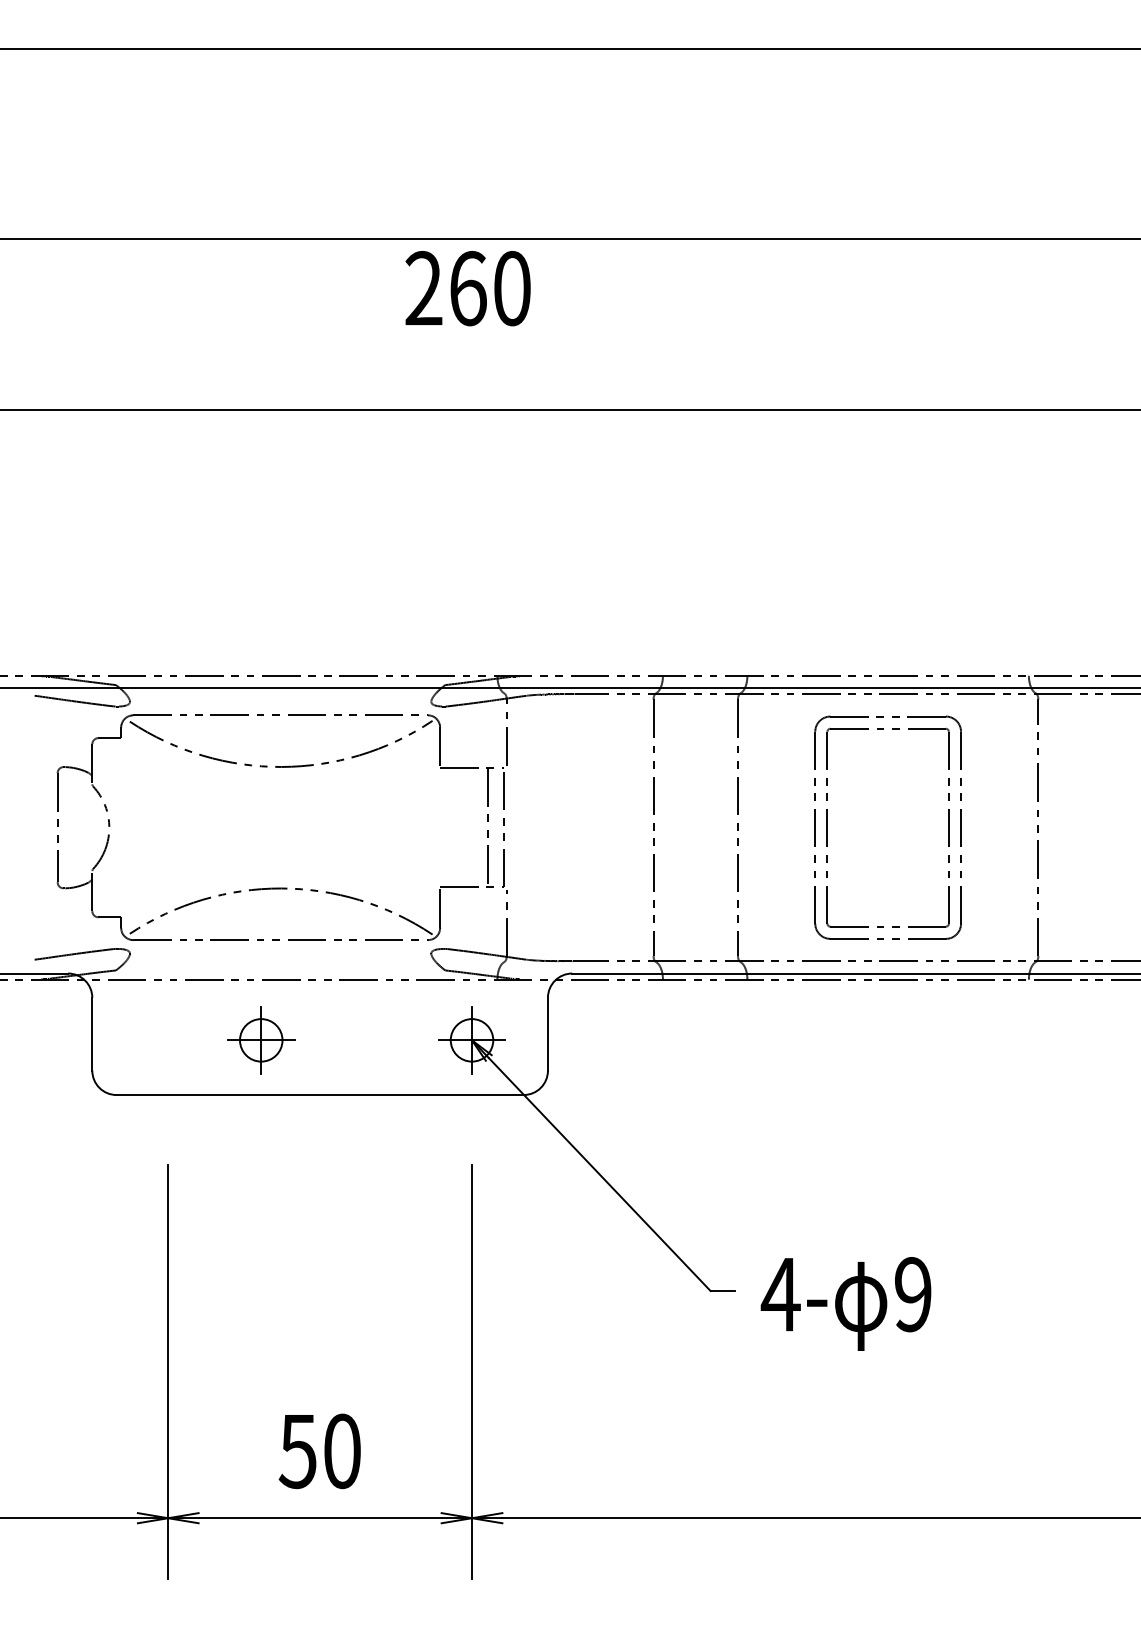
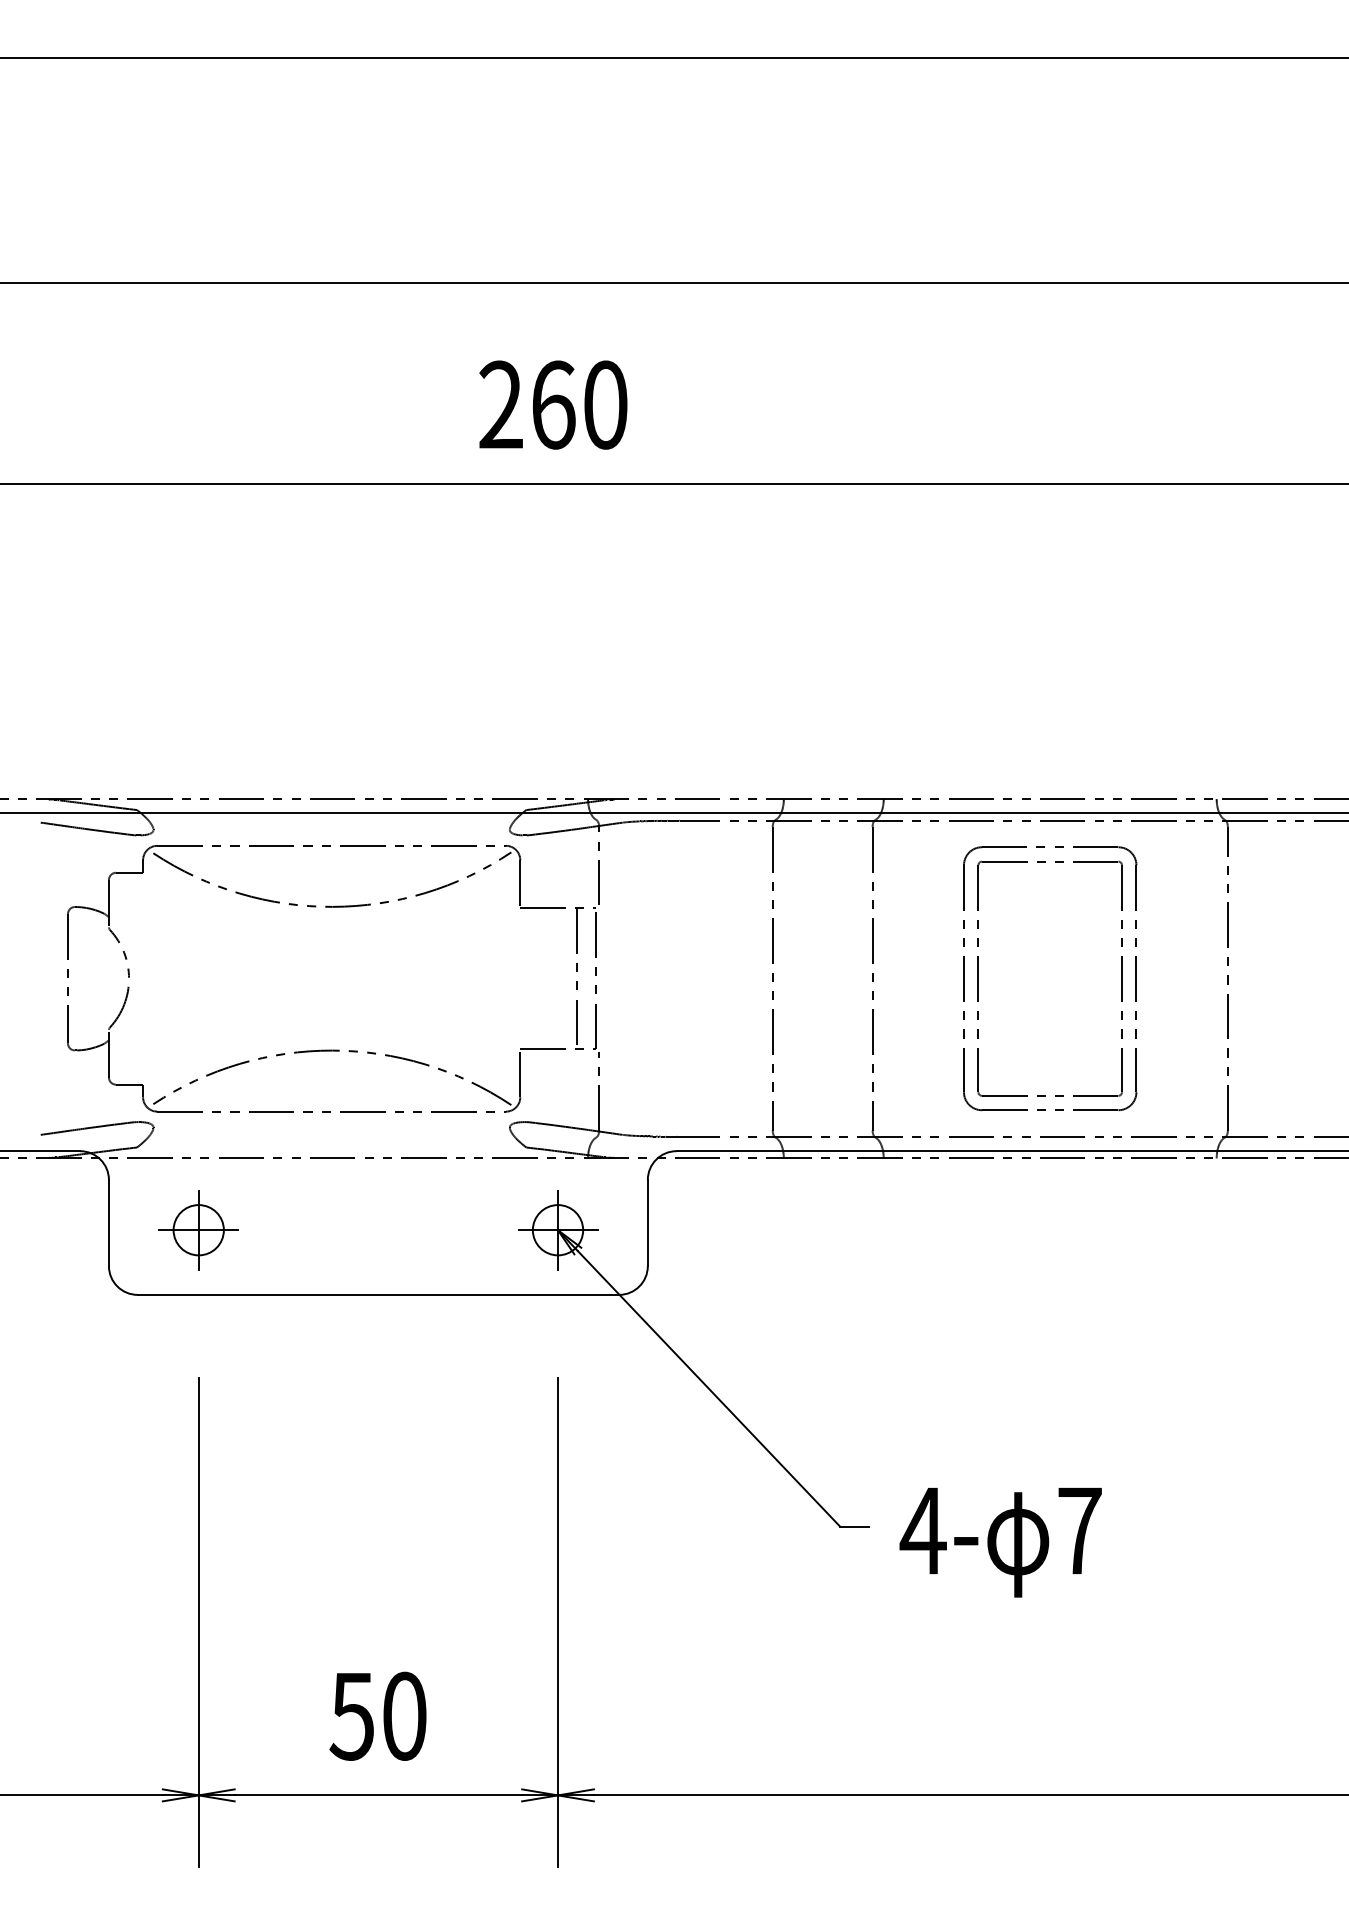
text: (468, 288) -> (553, 404), moved
part: (261, 1040) -> (198, 1230), moved
text: (912, 1294) -> (1079, 1530), 9 -> 7

